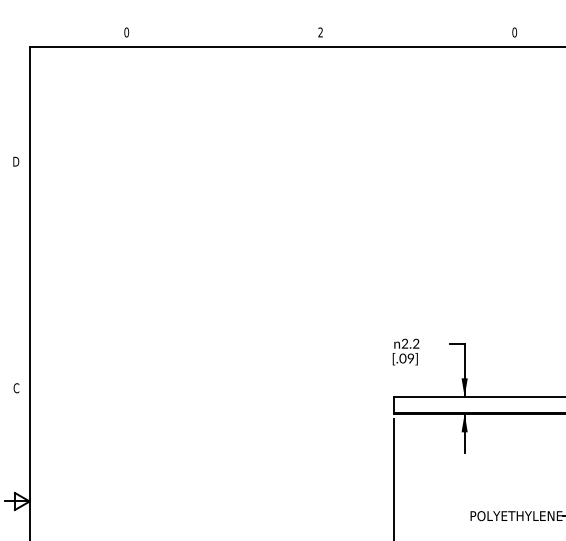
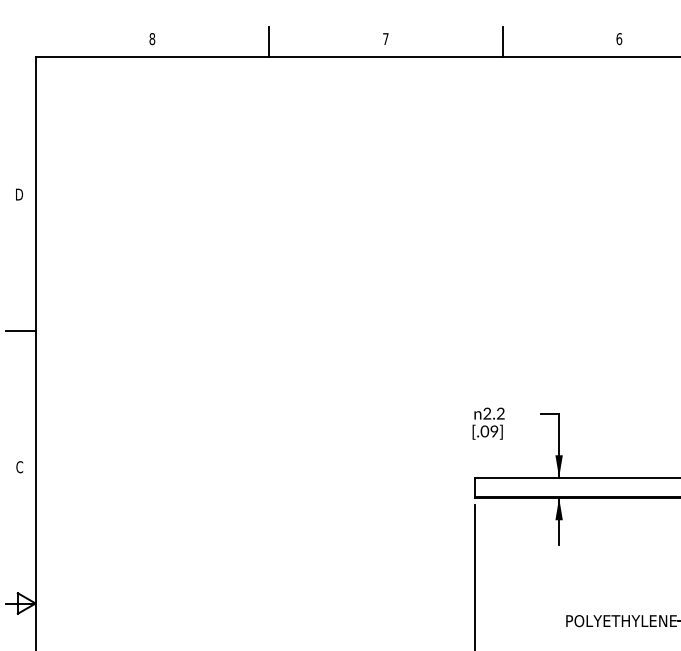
text: (126, 32) -> (152, 39), 0 -> 8
text: (320, 32) -> (385, 39), 2 -> 7
text: (514, 32) -> (619, 39), 0 -> 6
line: (223, 34) -> (268, 41), added
line: (417, 34) -> (502, 41), added
line: (17, 275) -> (20, 331), added

